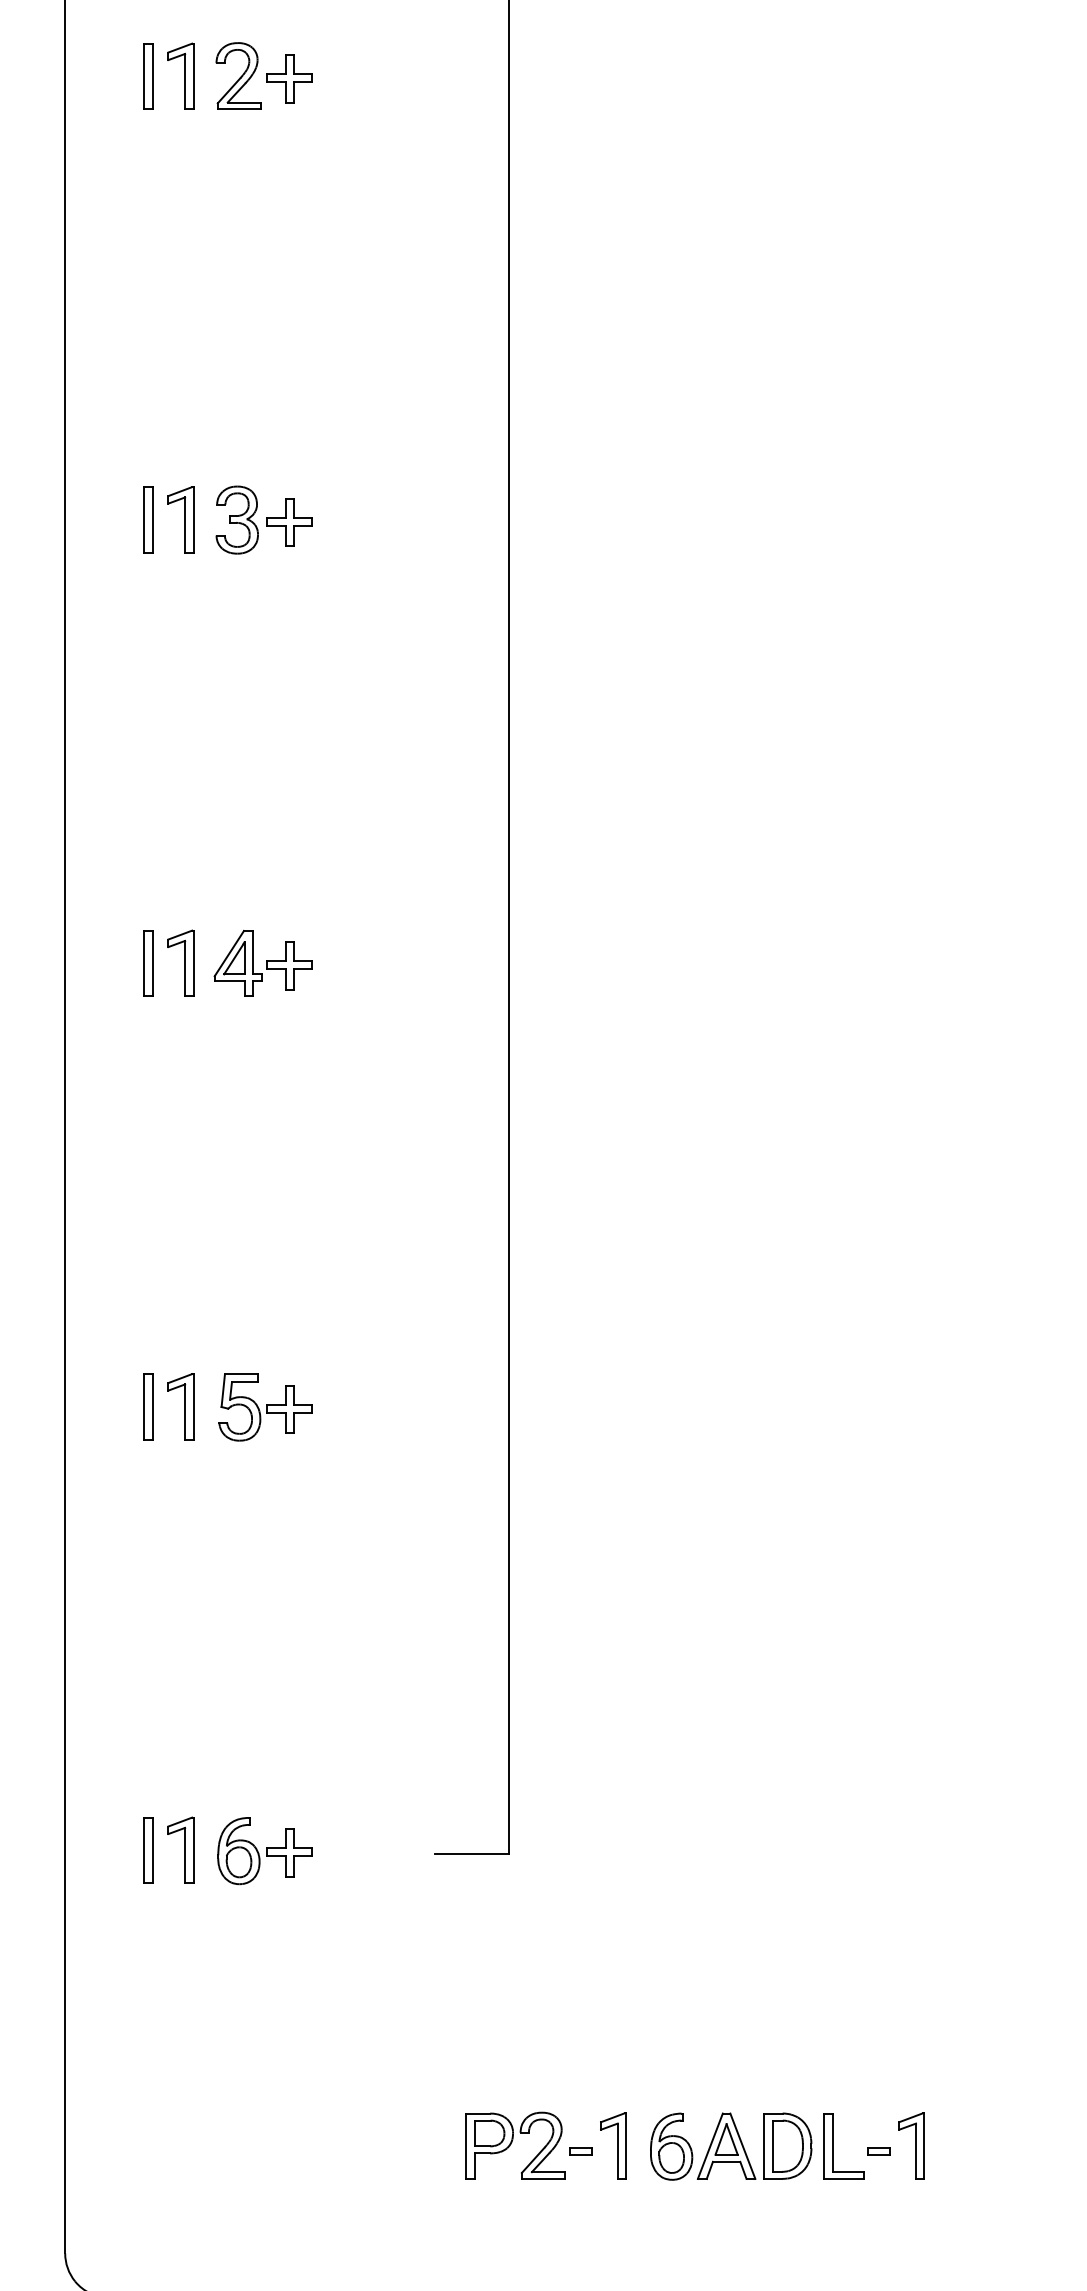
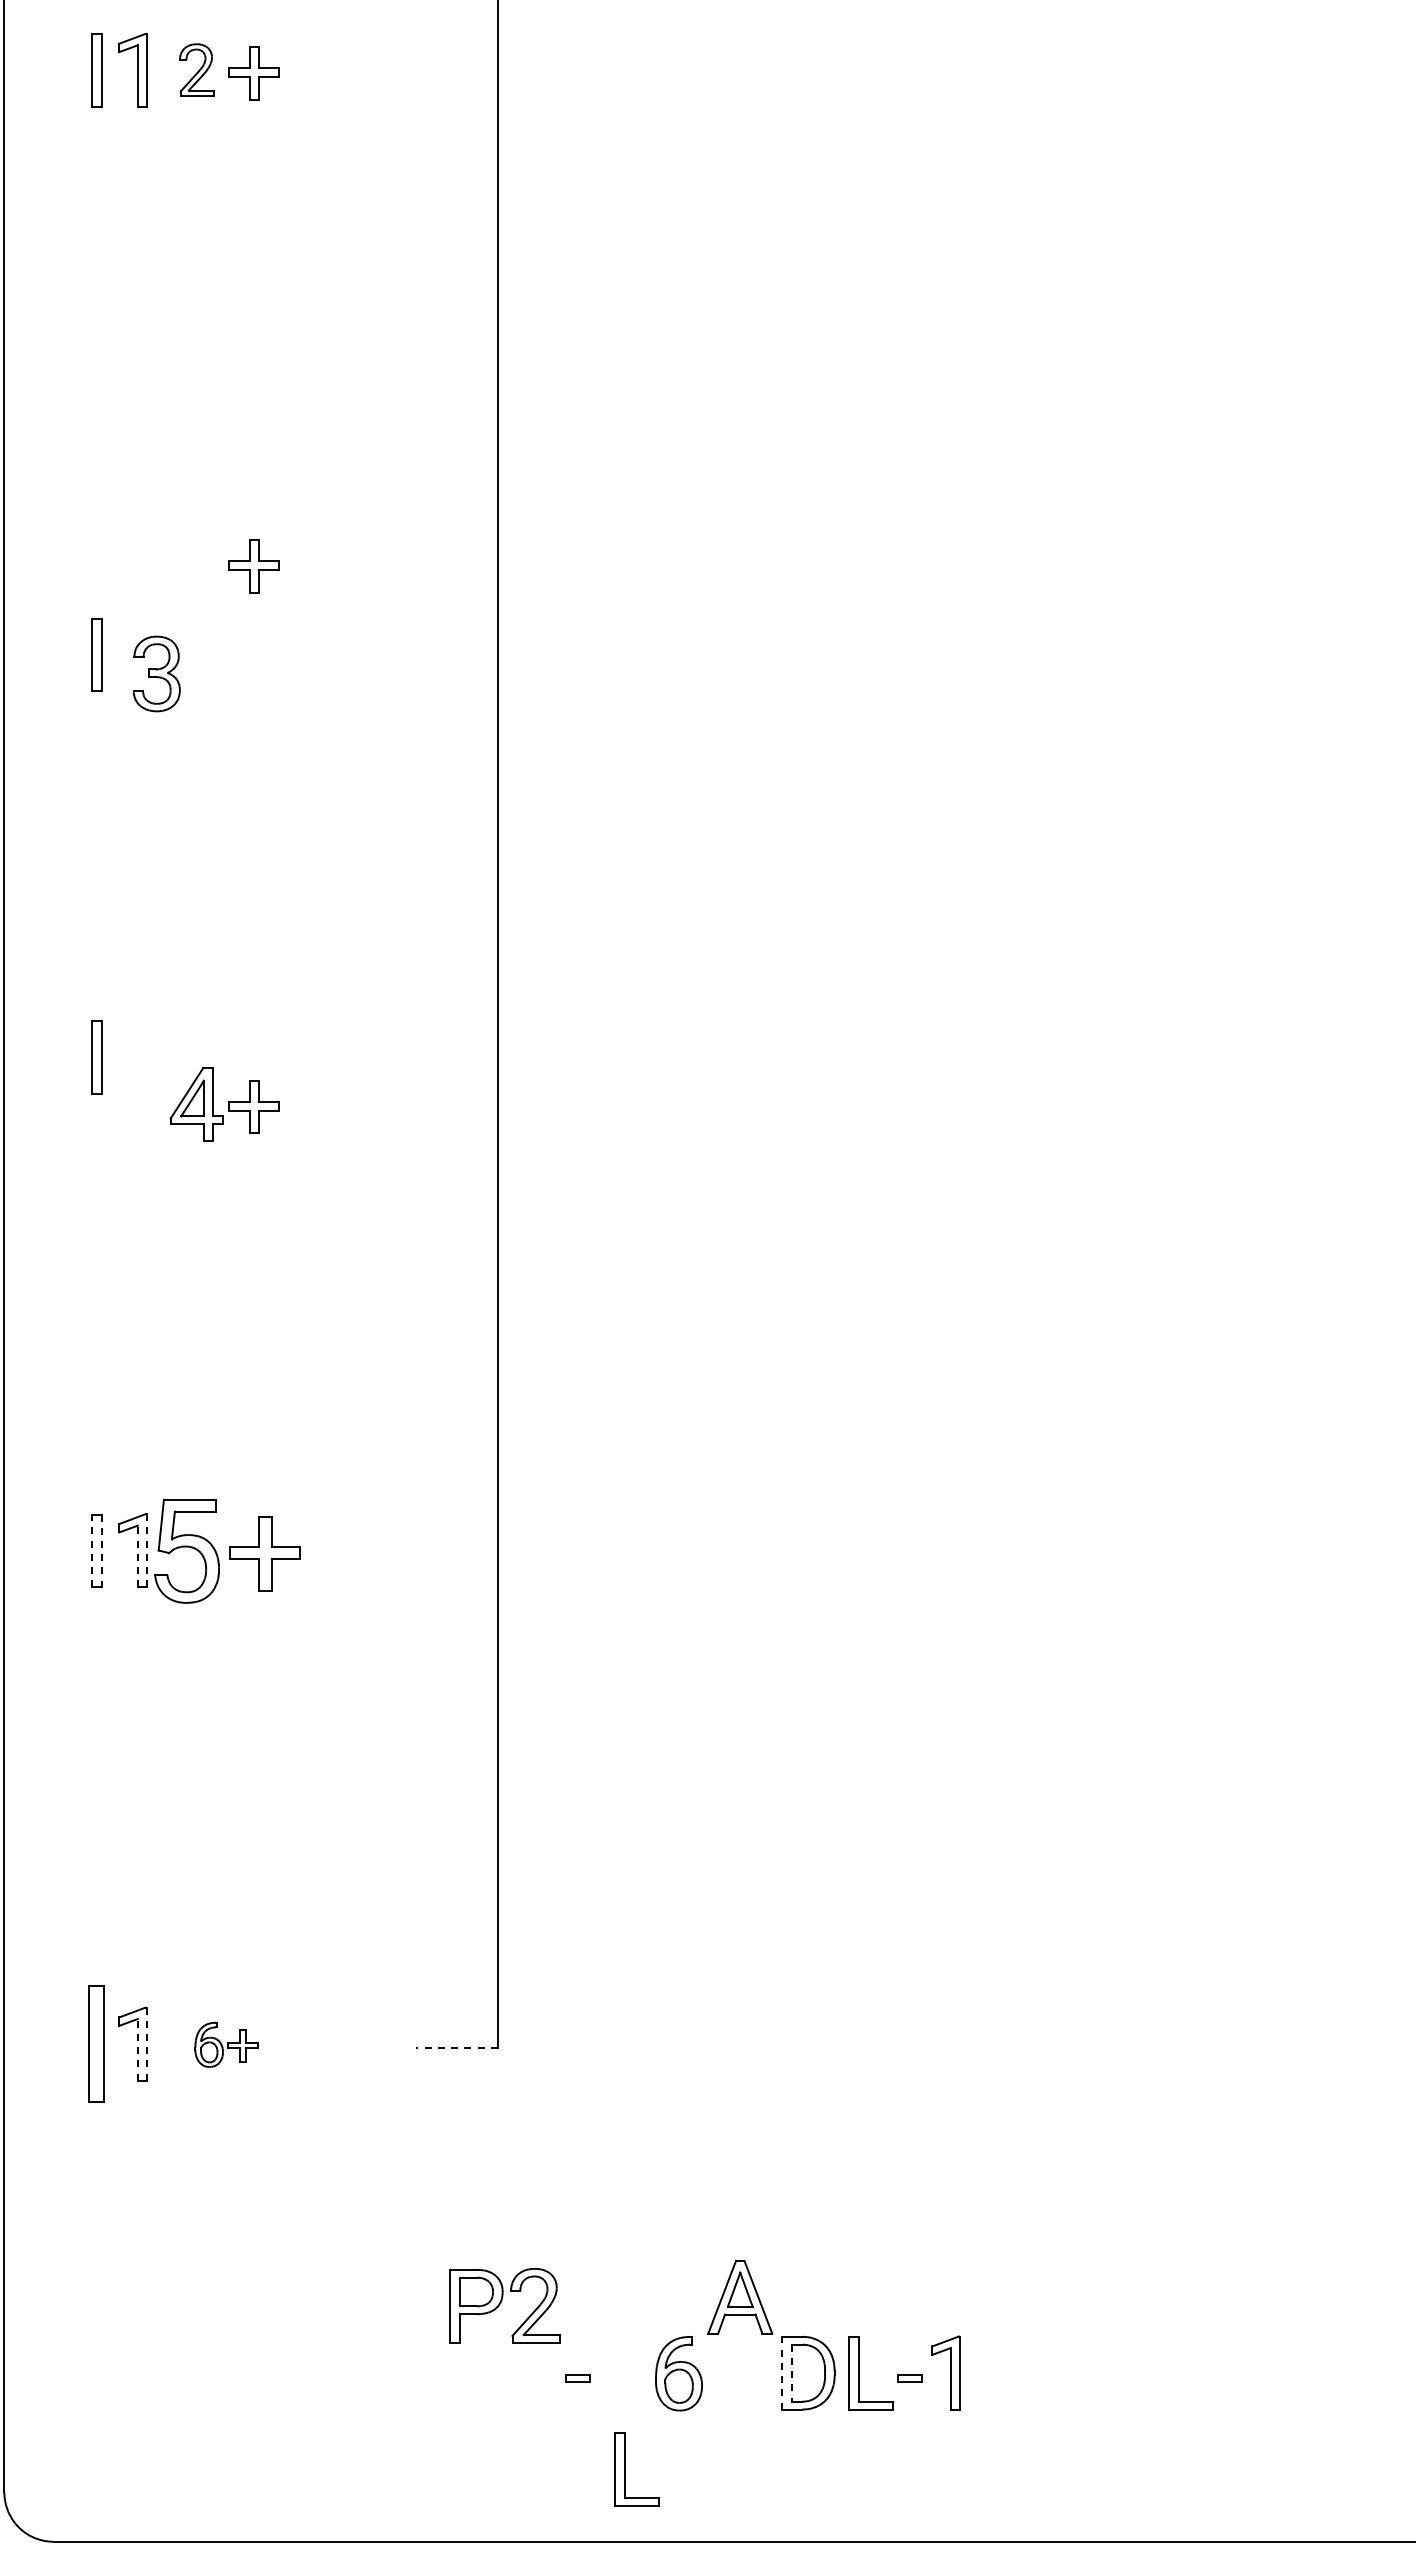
part: (237, 75) -> (196, 69), size x0.7
part: (148, 519) -> (96, 654), moved
part: (180, 519) -> (132, 563), removed
part: (236, 519) -> (156, 673), moved
part: (180, 962) -> (132, 1056), removed
part: (263, 963) -> (224, 1104), moved
line: (144, 1406) -> (92, 1550), solid -> dashed
line: (193, 1406) -> (147, 1550), solid -> dashed
line: (152, 1407) -> (101, 1551), solid -> dashed
part: (265, 1407) -> (227, 1551), size x1.4
line: (184, 1412) -> (137, 1556), solid -> dashed
part: (148, 1850) -> (96, 2044), size x1.6
line: (193, 1850) -> (147, 2044), solid -> dashed
part: (264, 1850) -> (226, 2044), size x0.6
line: (471, 1854) -> (456, 2048), solid -> dashed
line: (184, 1855) -> (137, 2049), solid -> dashed
part: (514, 2145) -> (504, 2305), moved
part: (612, 2145) -> (613, 2372), removed
part: (726, 2145) -> (740, 2296), moved
line: (764, 2145) -> (782, 2372), solid -> dashed
line: (772, 2146) -> (791, 2373), solid -> dashed
part: (623, 2232) -> (625, 2469), added

